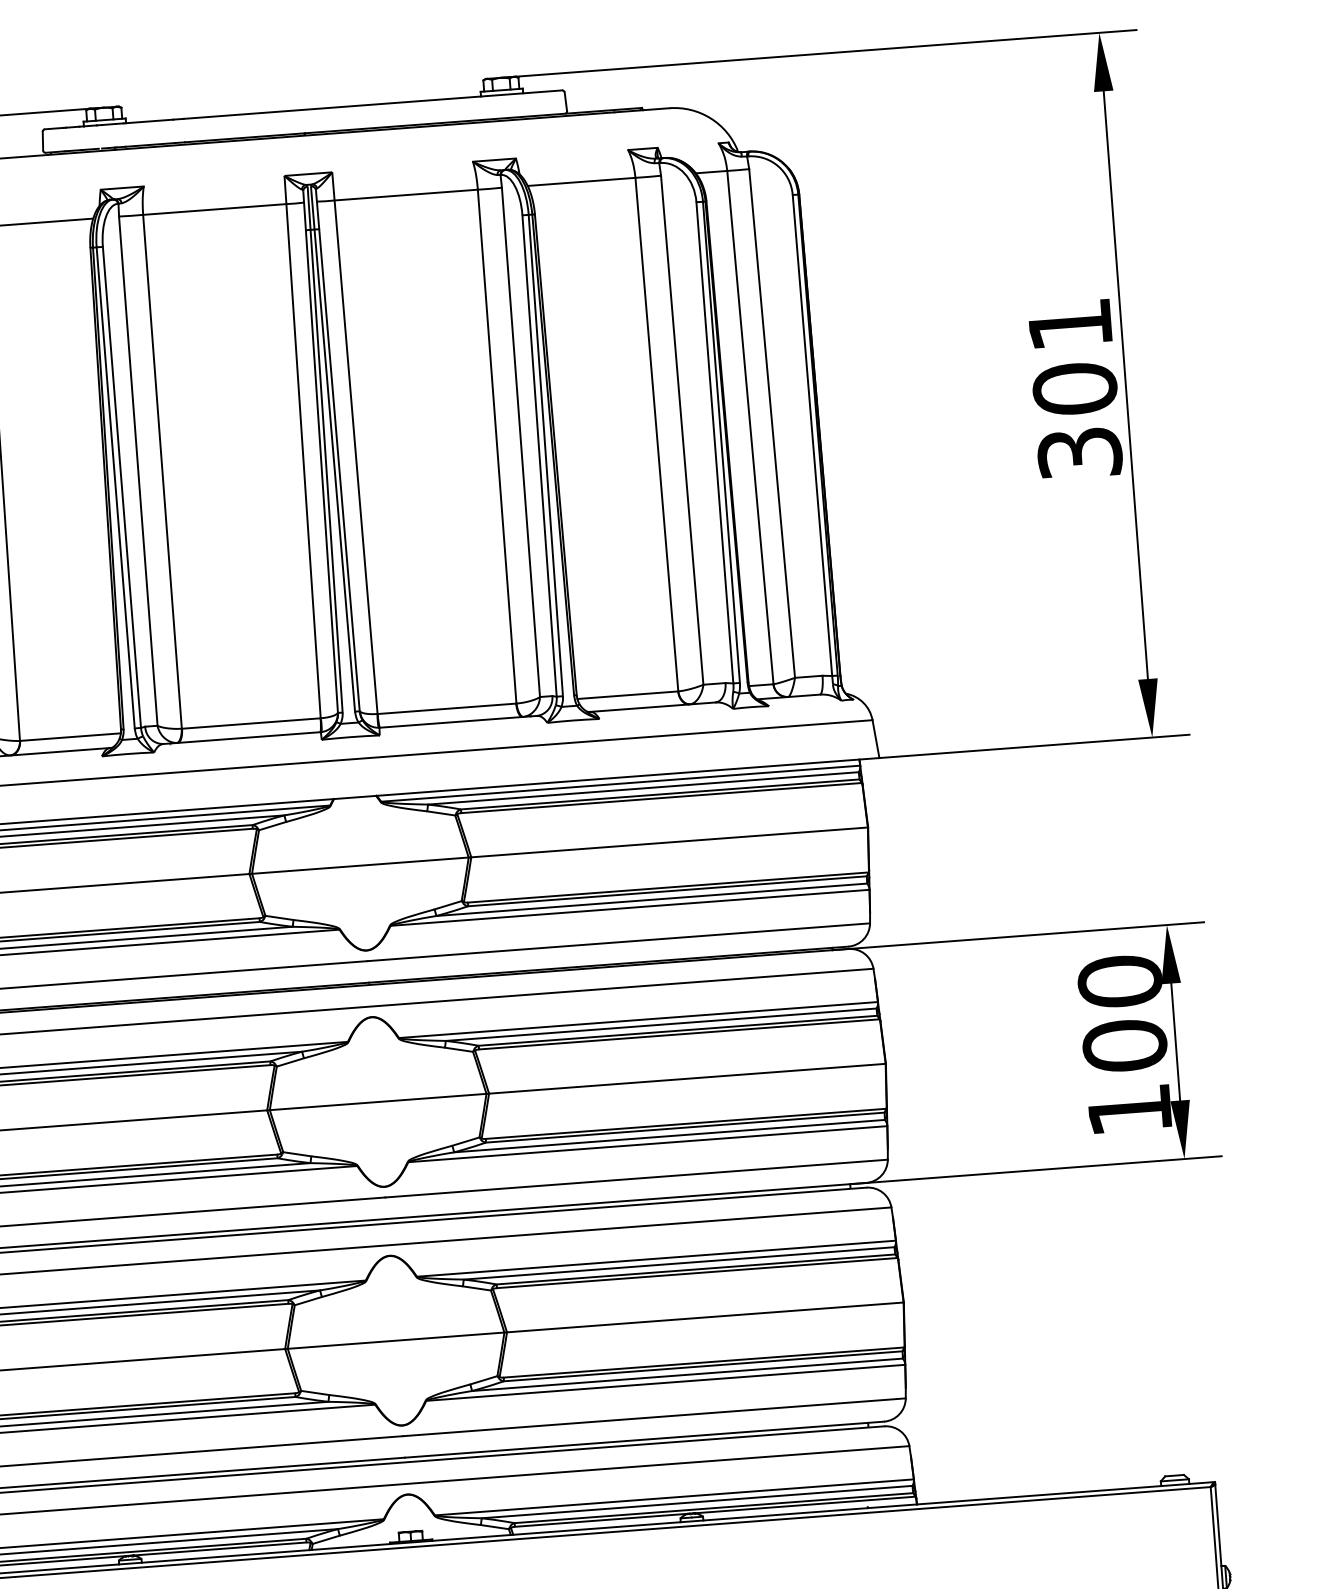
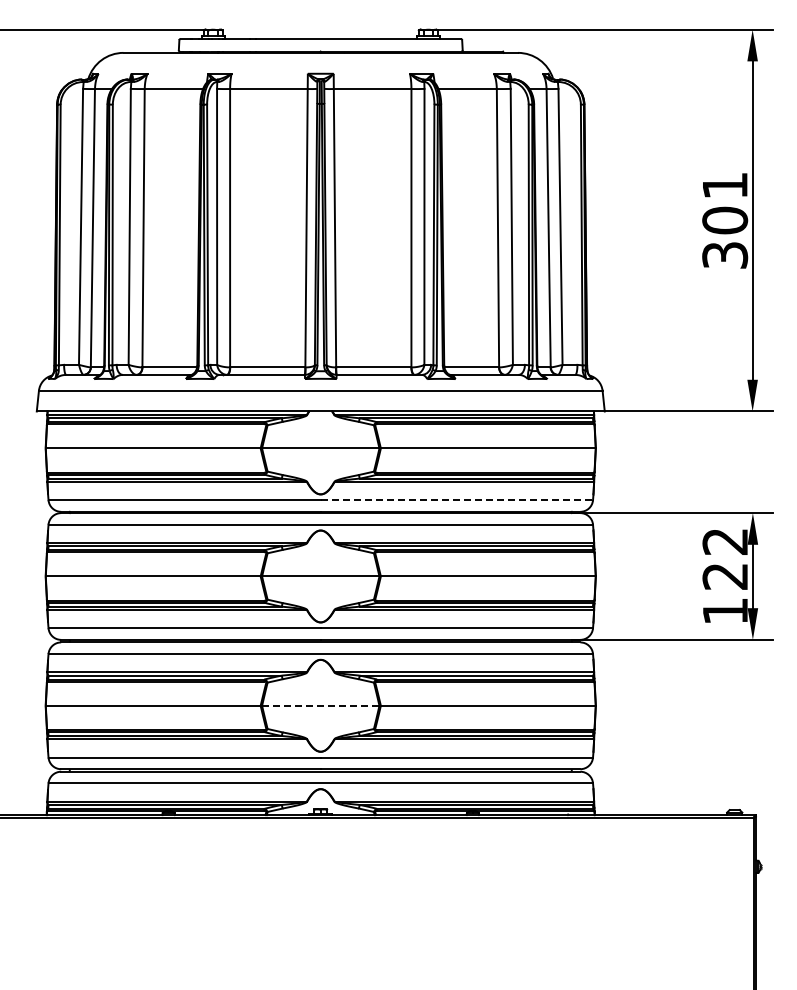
line: (619, 942) -> (457, 500), solid -> dashed
text: (1122, 1012) -> (725, 558), 100 -> 122
line: (395, 1340) -> (320, 705), solid -> dashed

